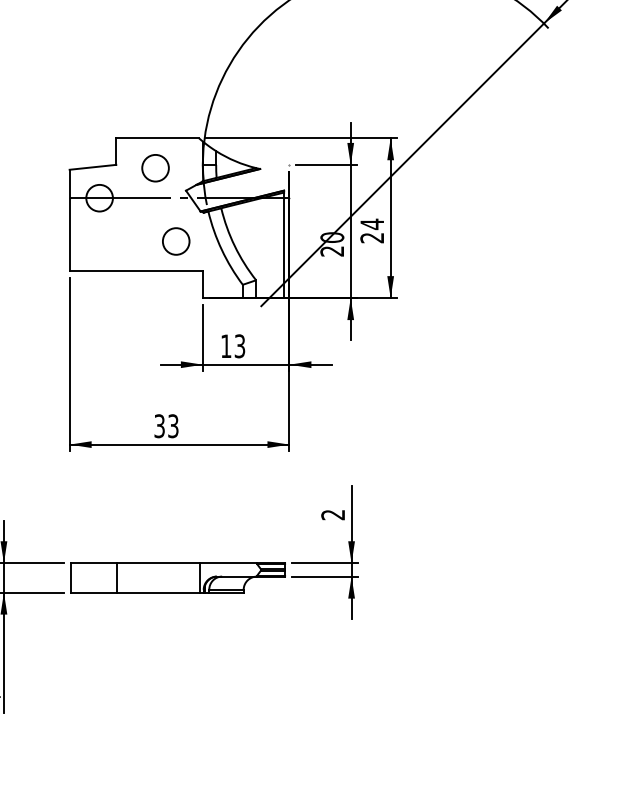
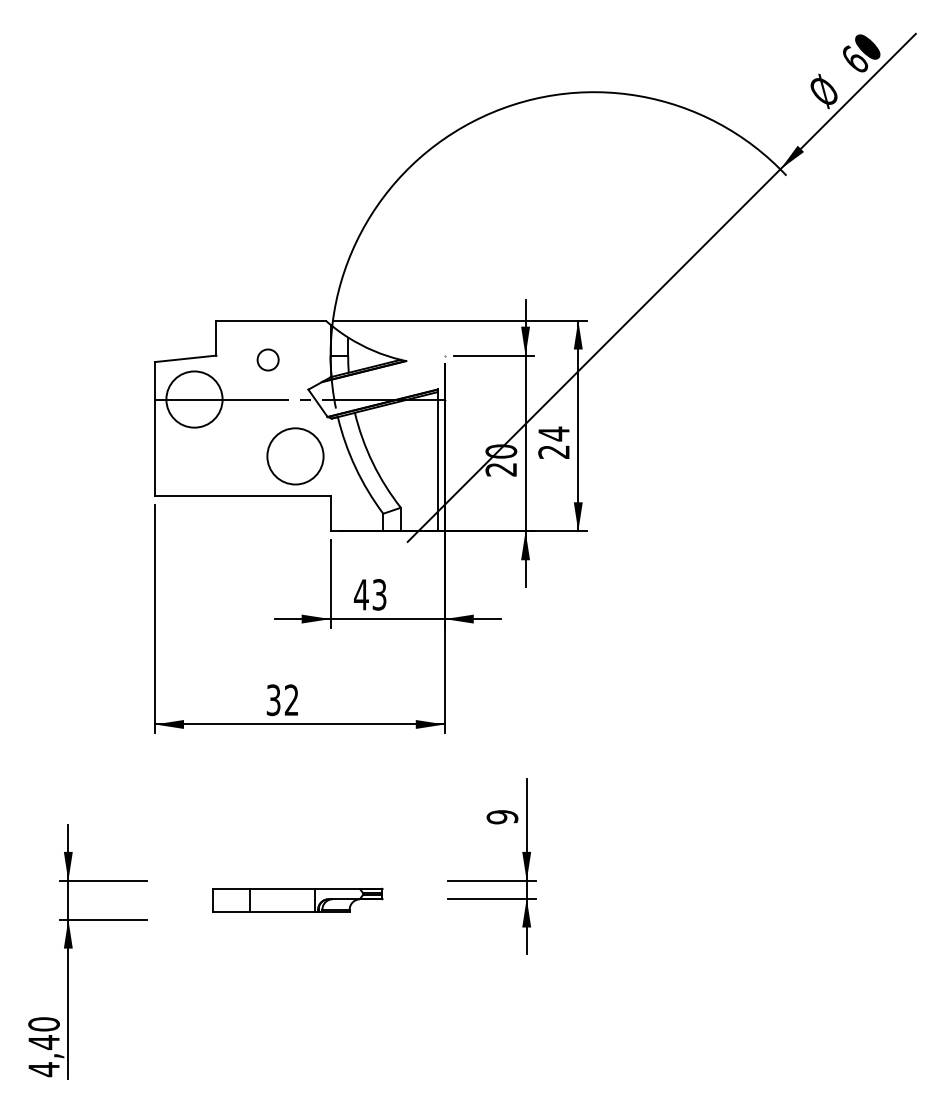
circle: (154, 167) -> (267, 359), size x0.6
circle: (99, 198) -> (194, 399), size x1.6
circle: (176, 241) -> (295, 456), size x1.6
text: (225, 346) -> (360, 594), 13 -> 43
text: (173, 426) -> (291, 700), 33 -> 32
text: (333, 515) -> (502, 817), 2 -> 9
part: (177, 578) -> (297, 900), size x0.6

